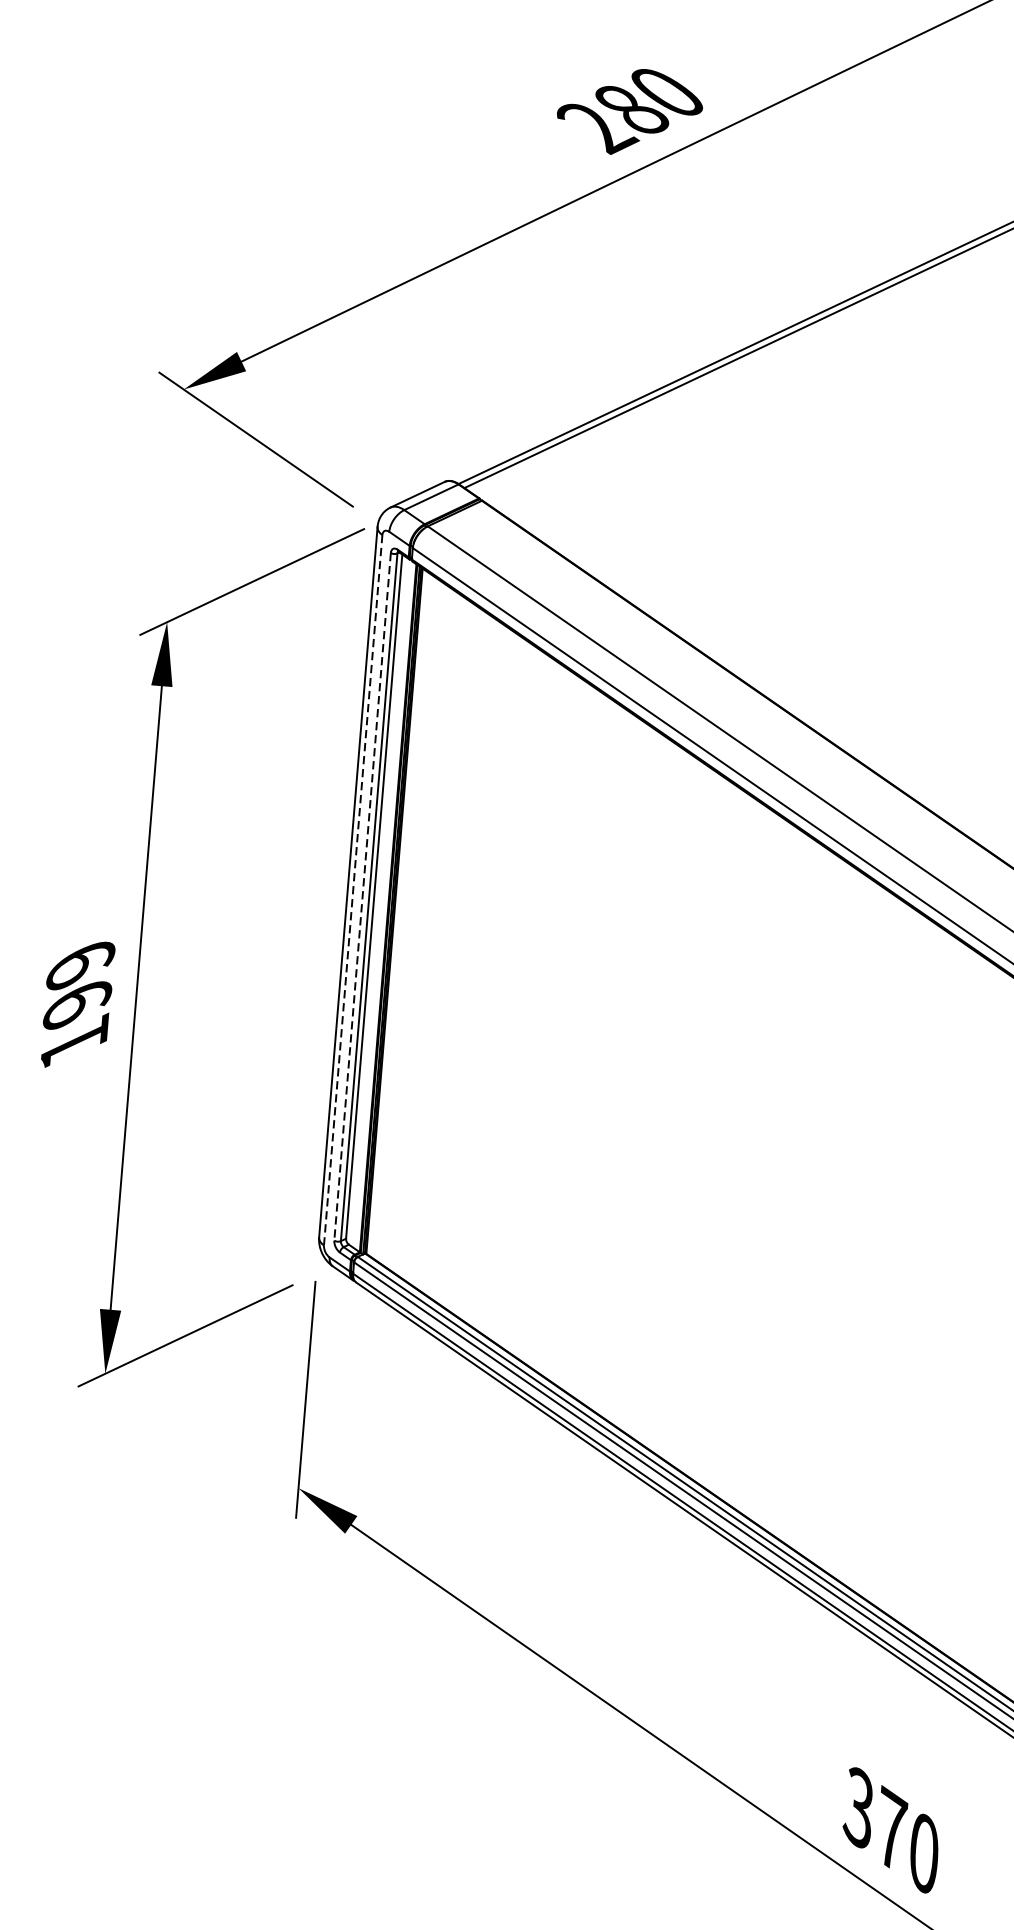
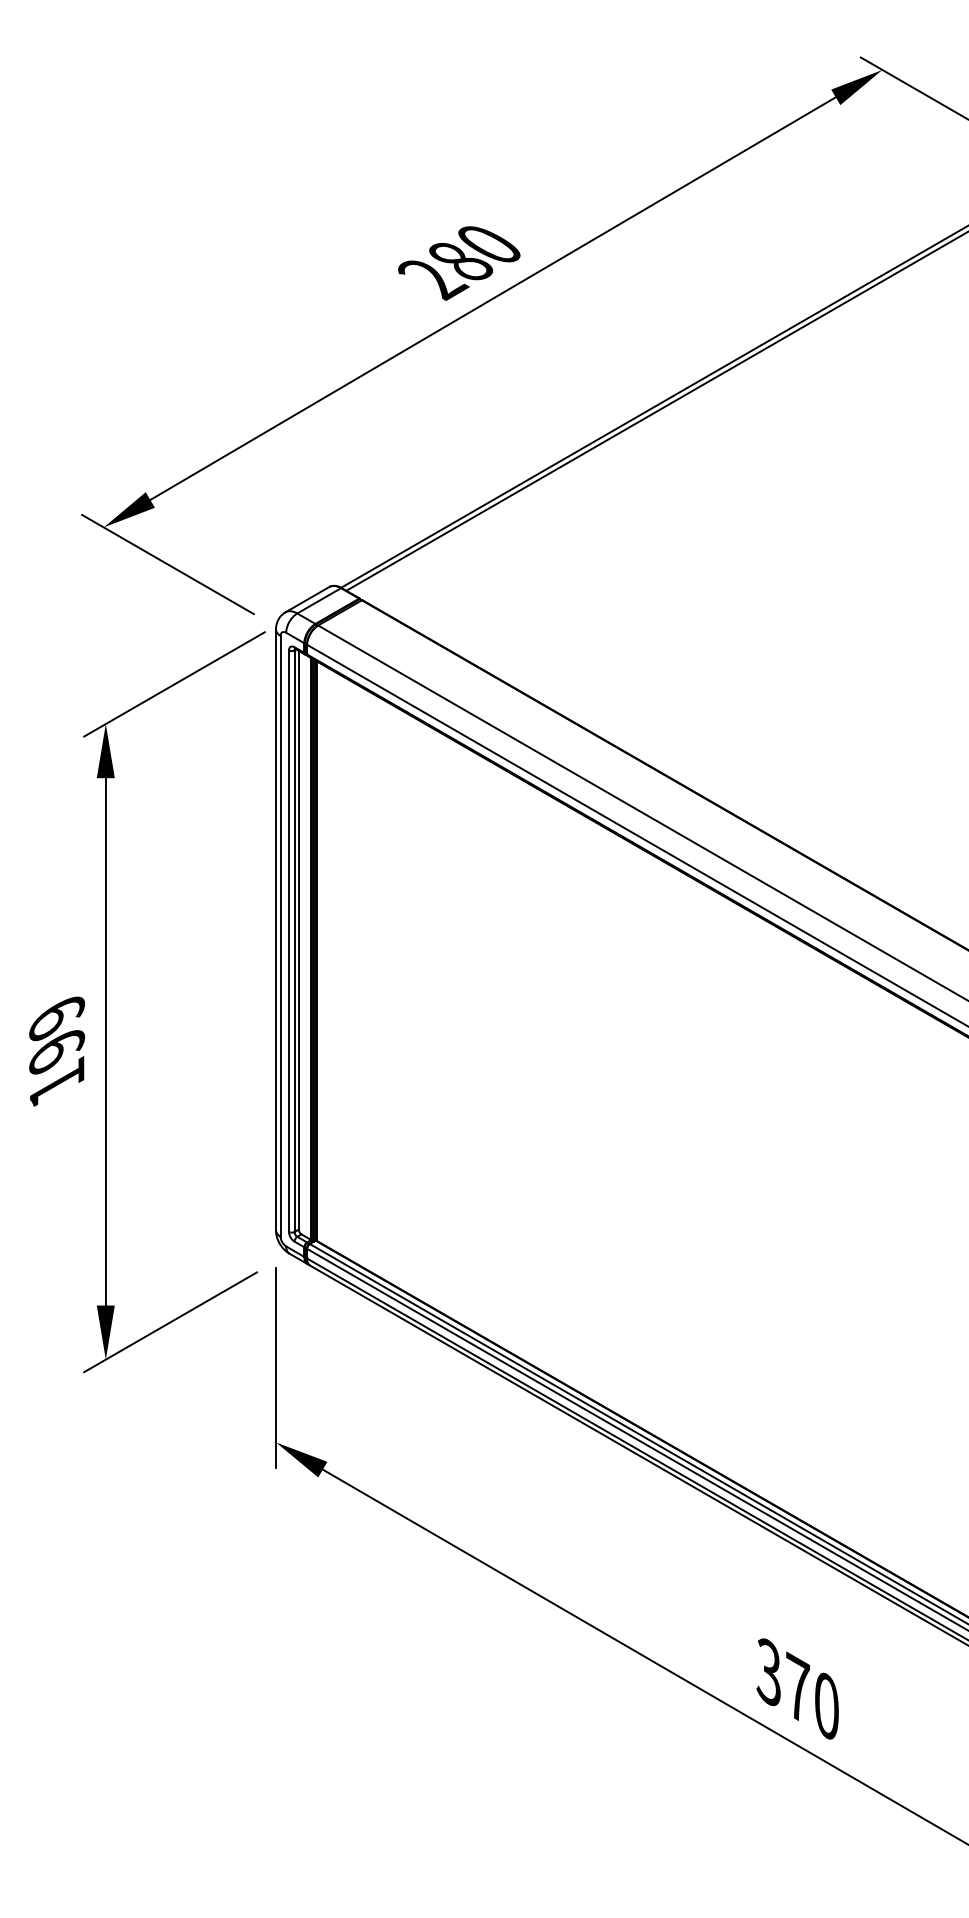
line: (353, 889) -> (280, 935), dashed -> solid
line: (361, 897) -> (288, 941), dashed -> solid

